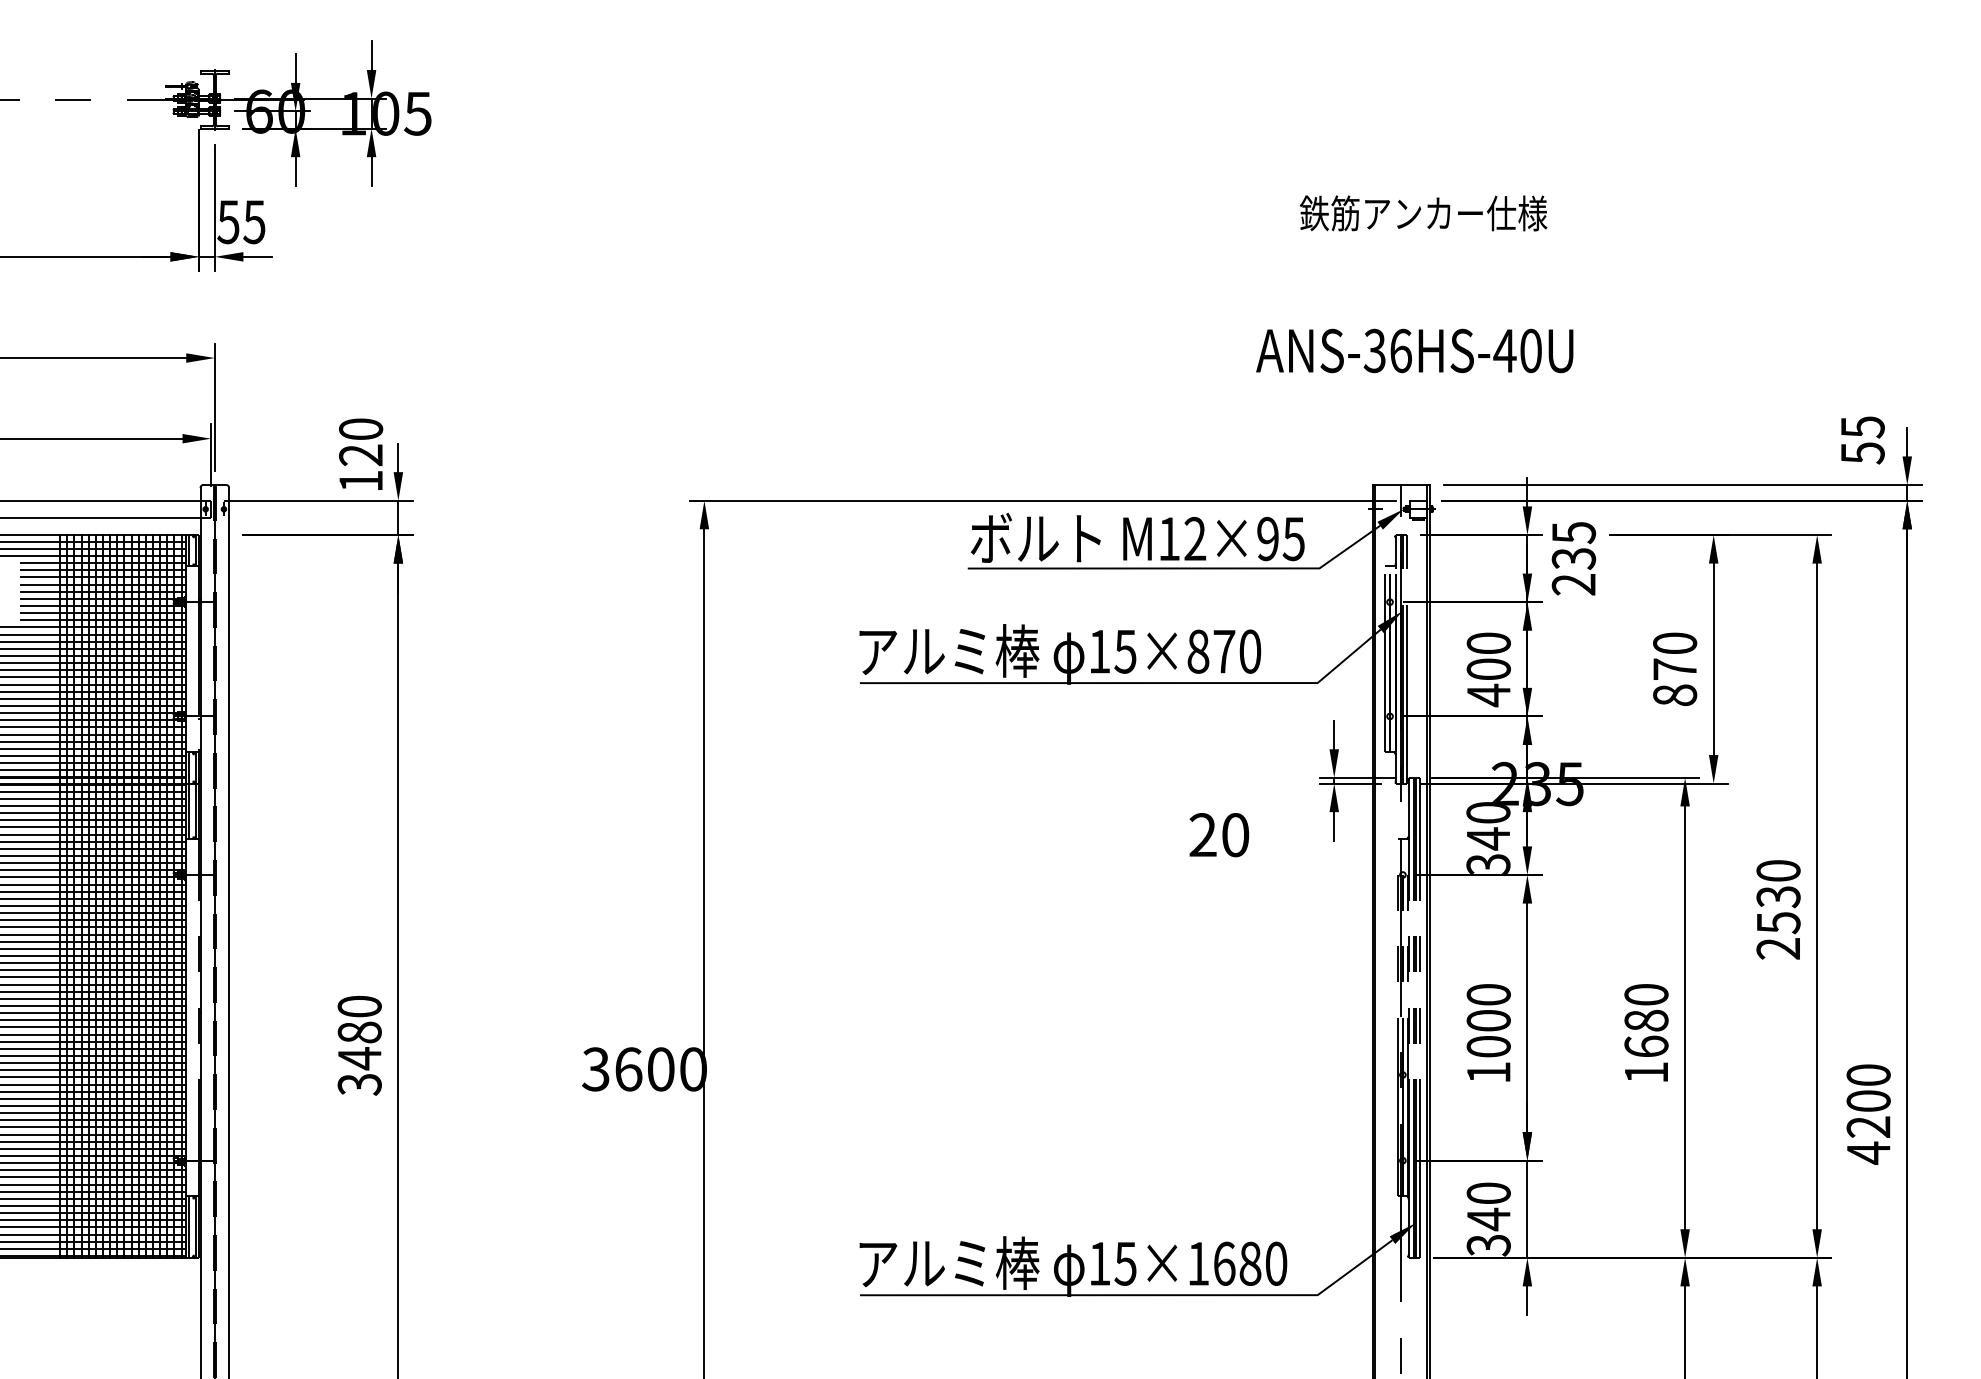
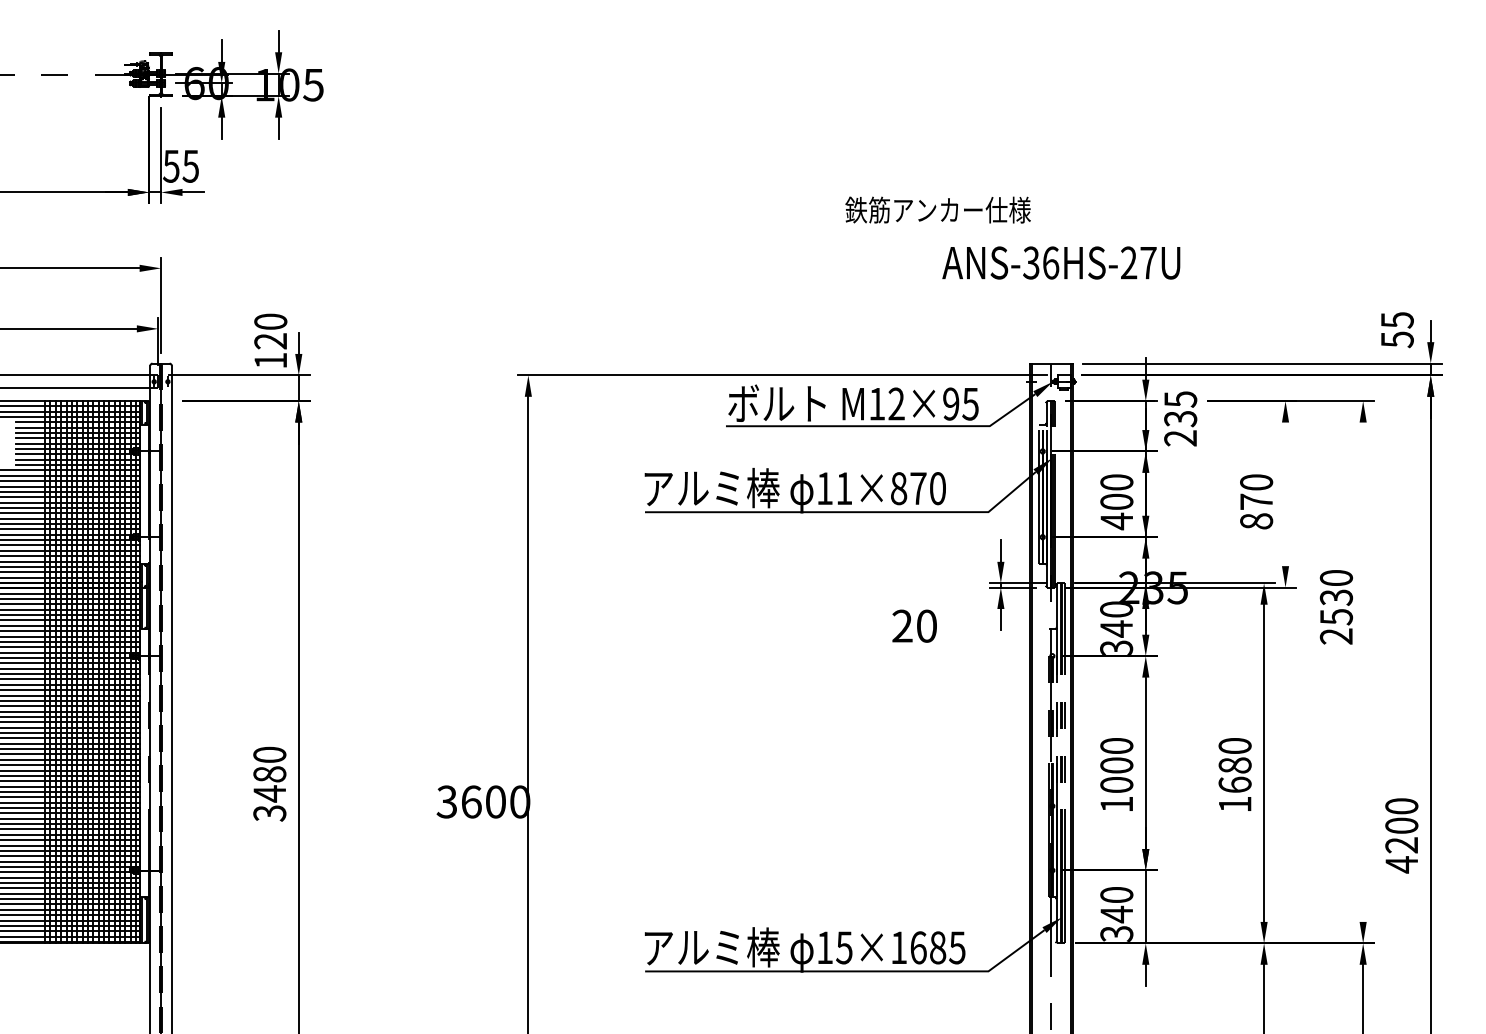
text: (1423, 213) -> (938, 210), moved
text: (1517, 350) -> (1138, 262), ANS-36HS-40U -> ANS-36HS-27U
text: (1125, 651) -> (844, 488), 15×870 -> 11×870
line: (1713, 659) -> (1285, 494), removed
line: (1817, 896) -> (1363, 672), removed
text: (1778, 909) -> (1336, 607), moved
text: (1276, 1263) -> (957, 947), 15×1680 -> 15×1685

